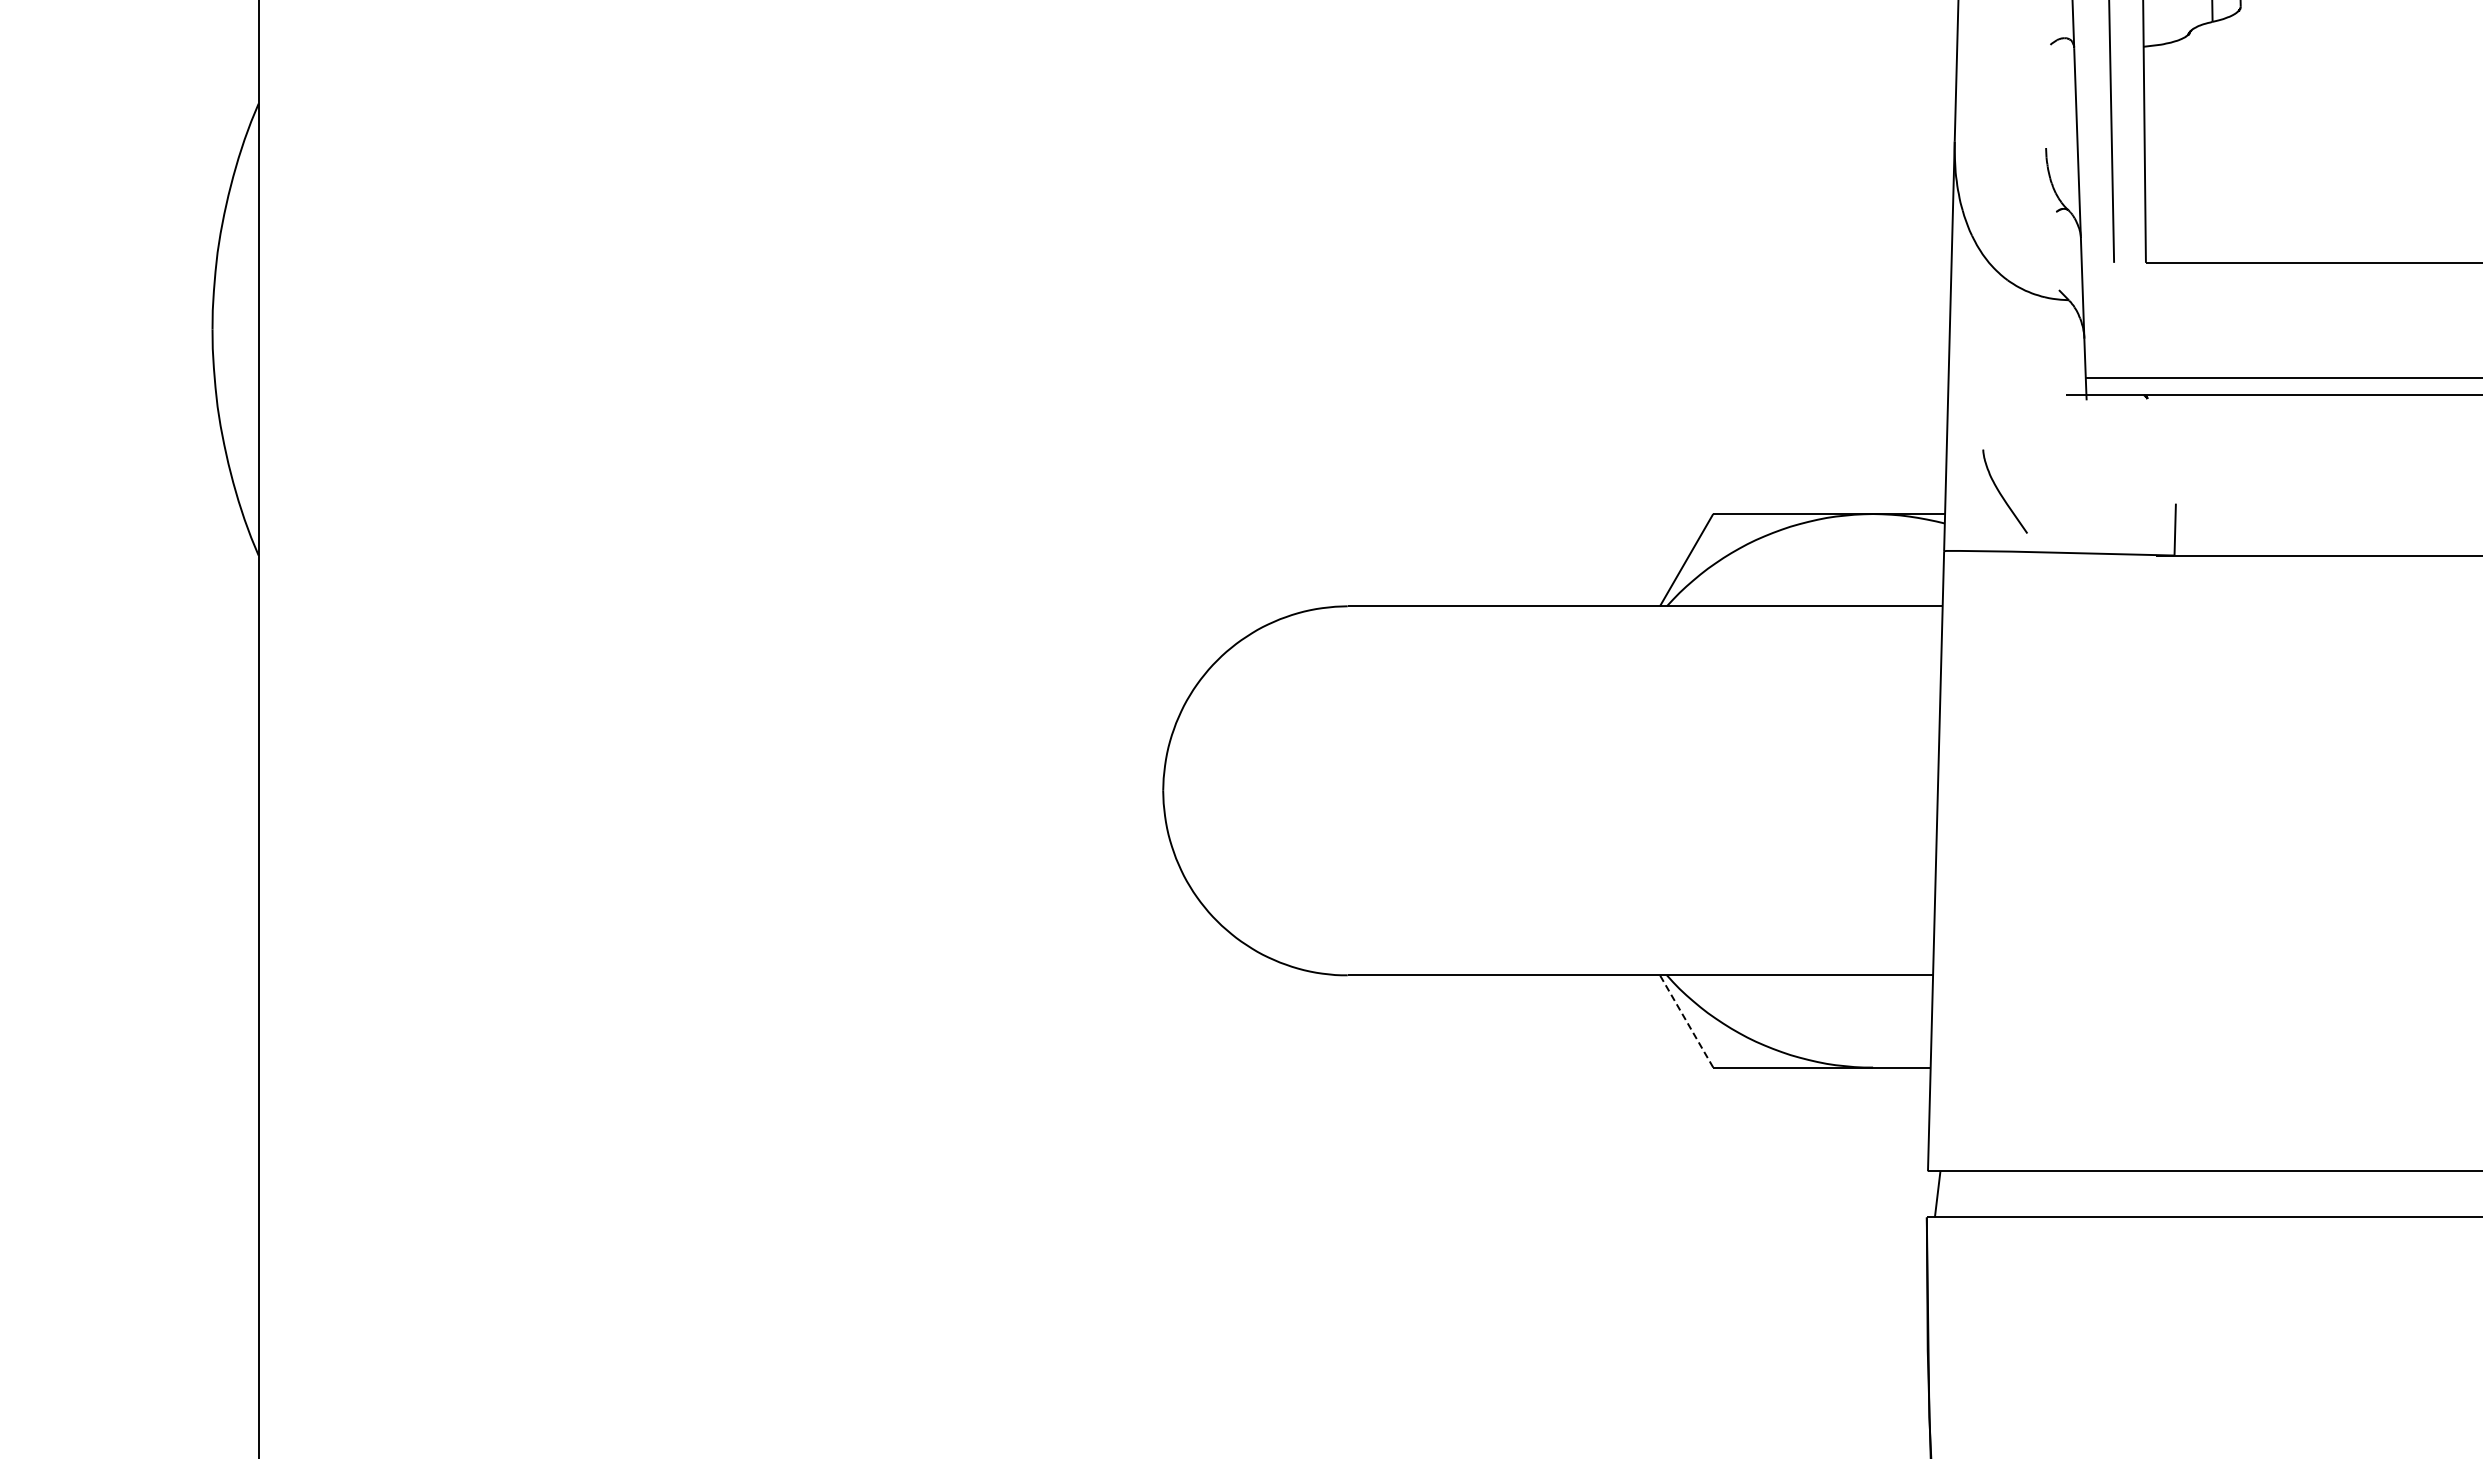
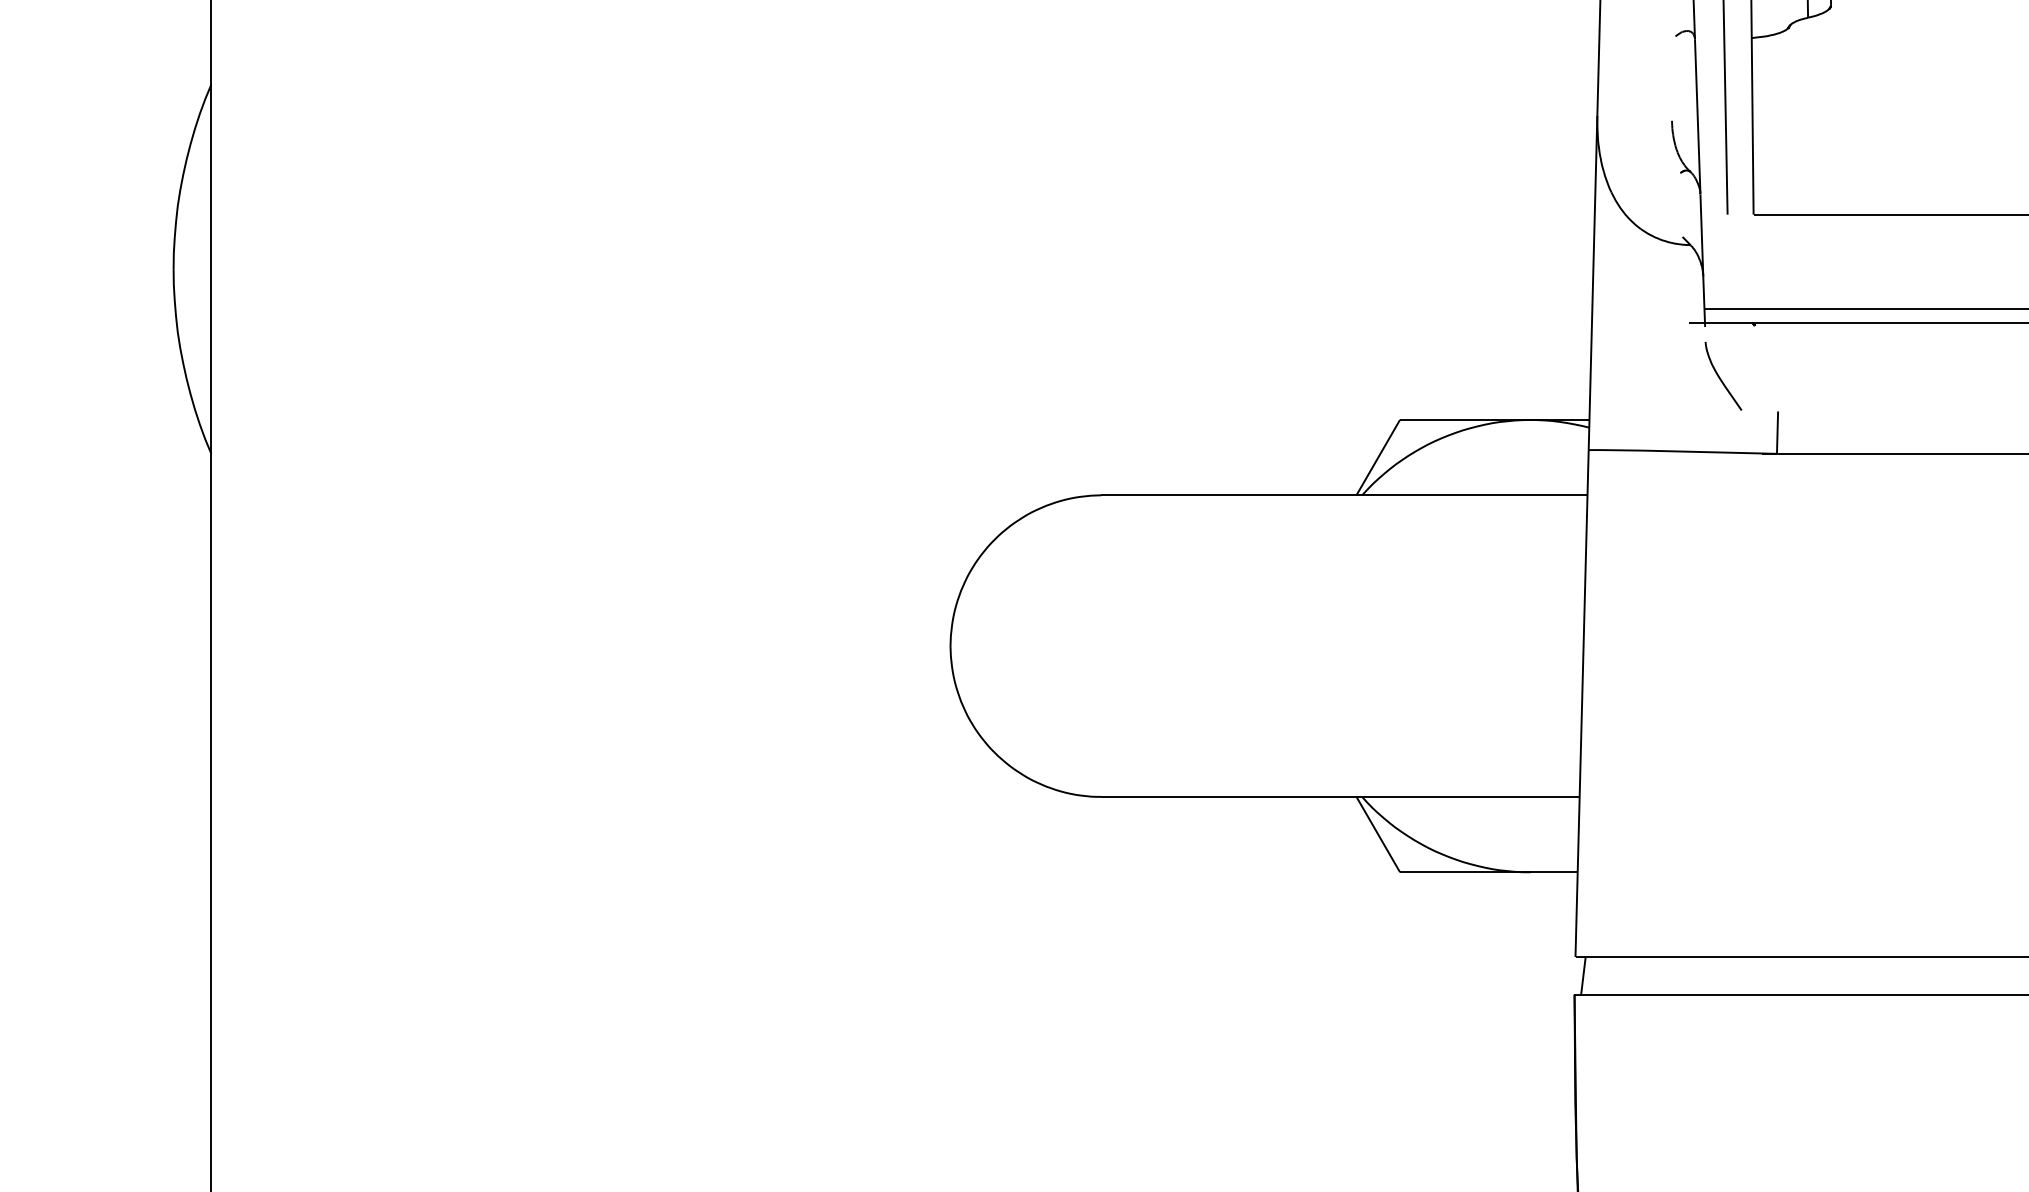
curve: (2001, 493) -> (1720, 377), moved
line: (1686, 1020) -> (1378, 833), dashed -> solid

